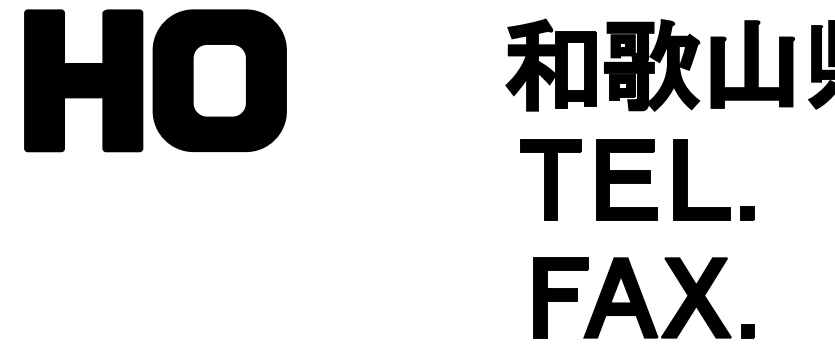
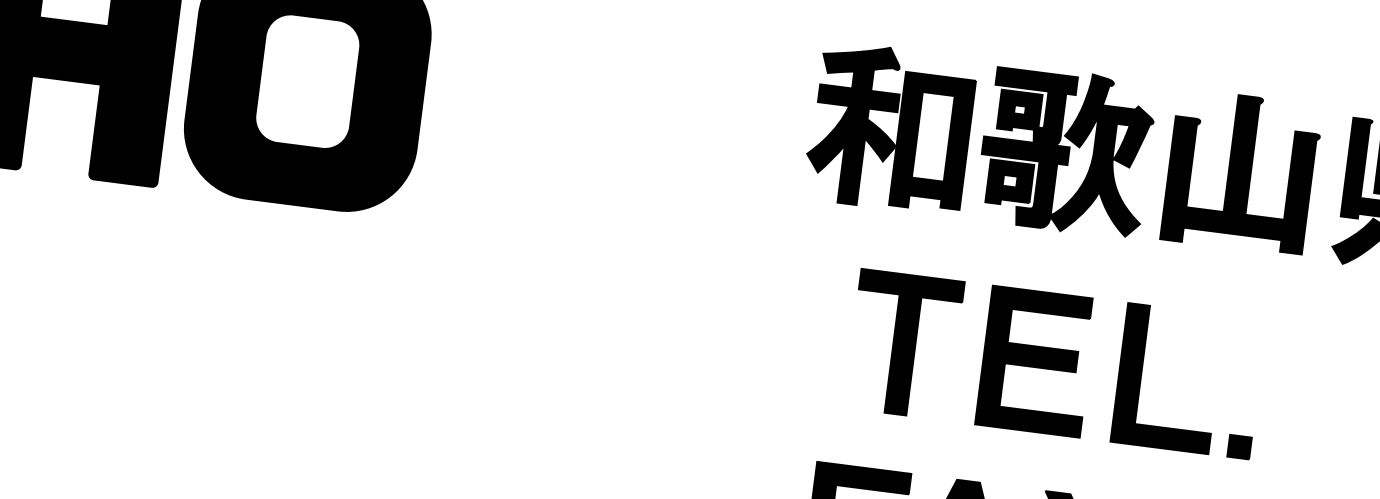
part: (637, 179) -> (1055, 363), moved

